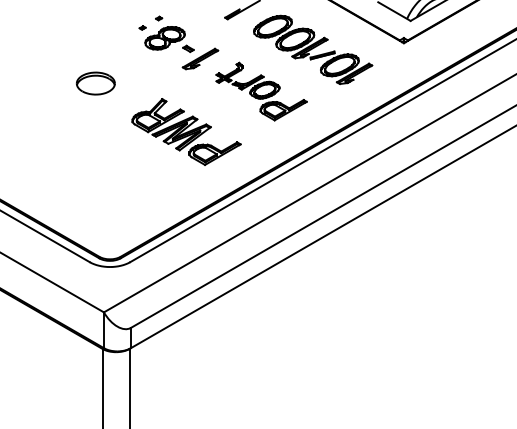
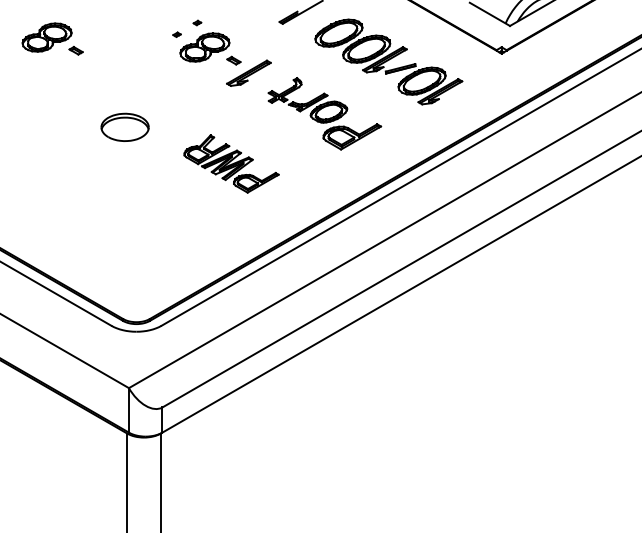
part: (42, 31) -> (52, 39), added
part: (95, 83) -> (124, 127), moved
part: (186, 131) -> (231, 163), size x0.7

